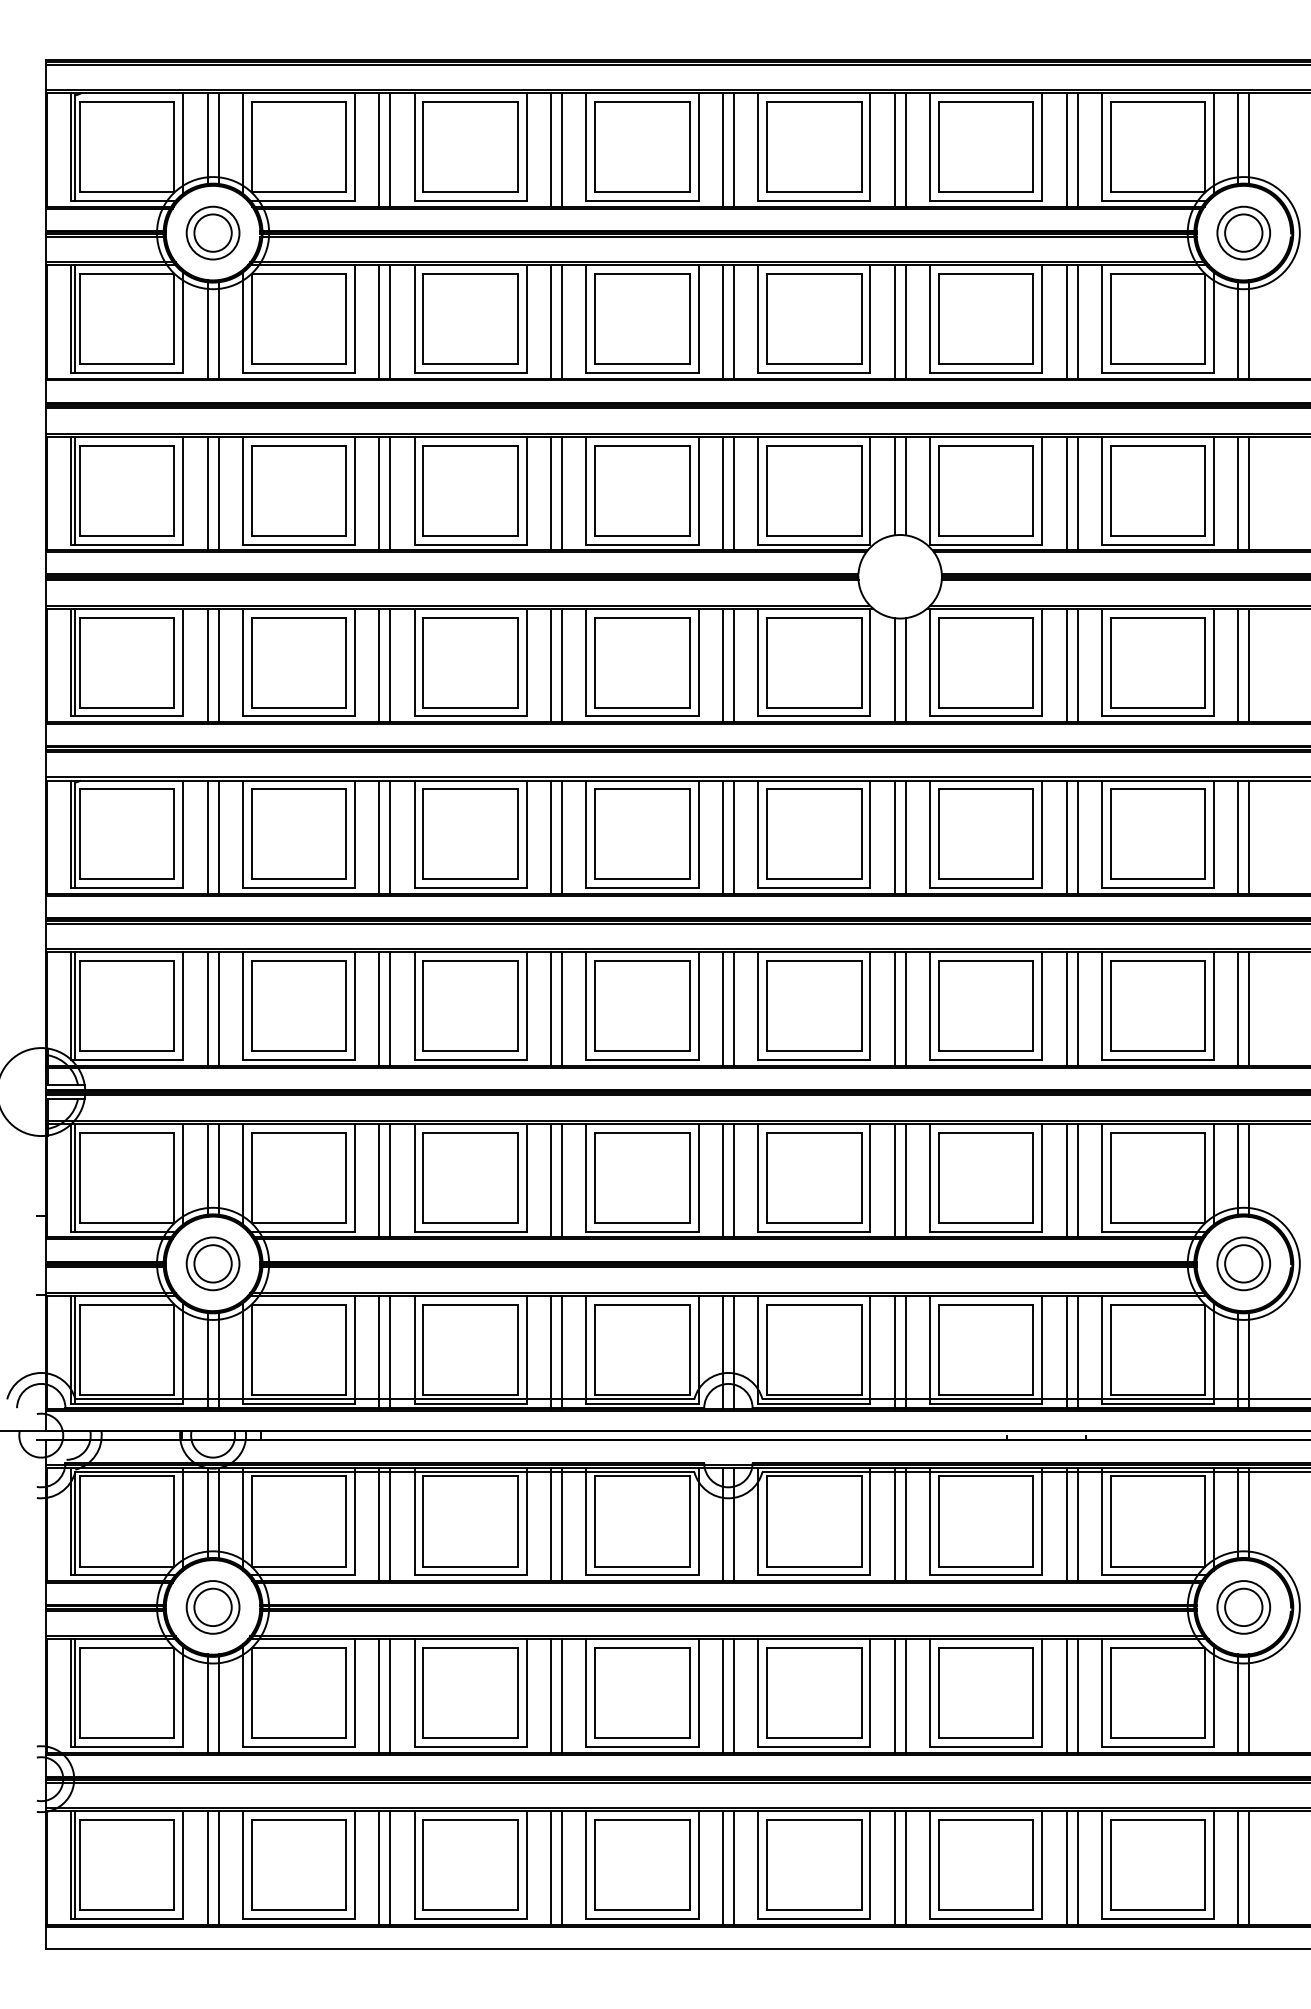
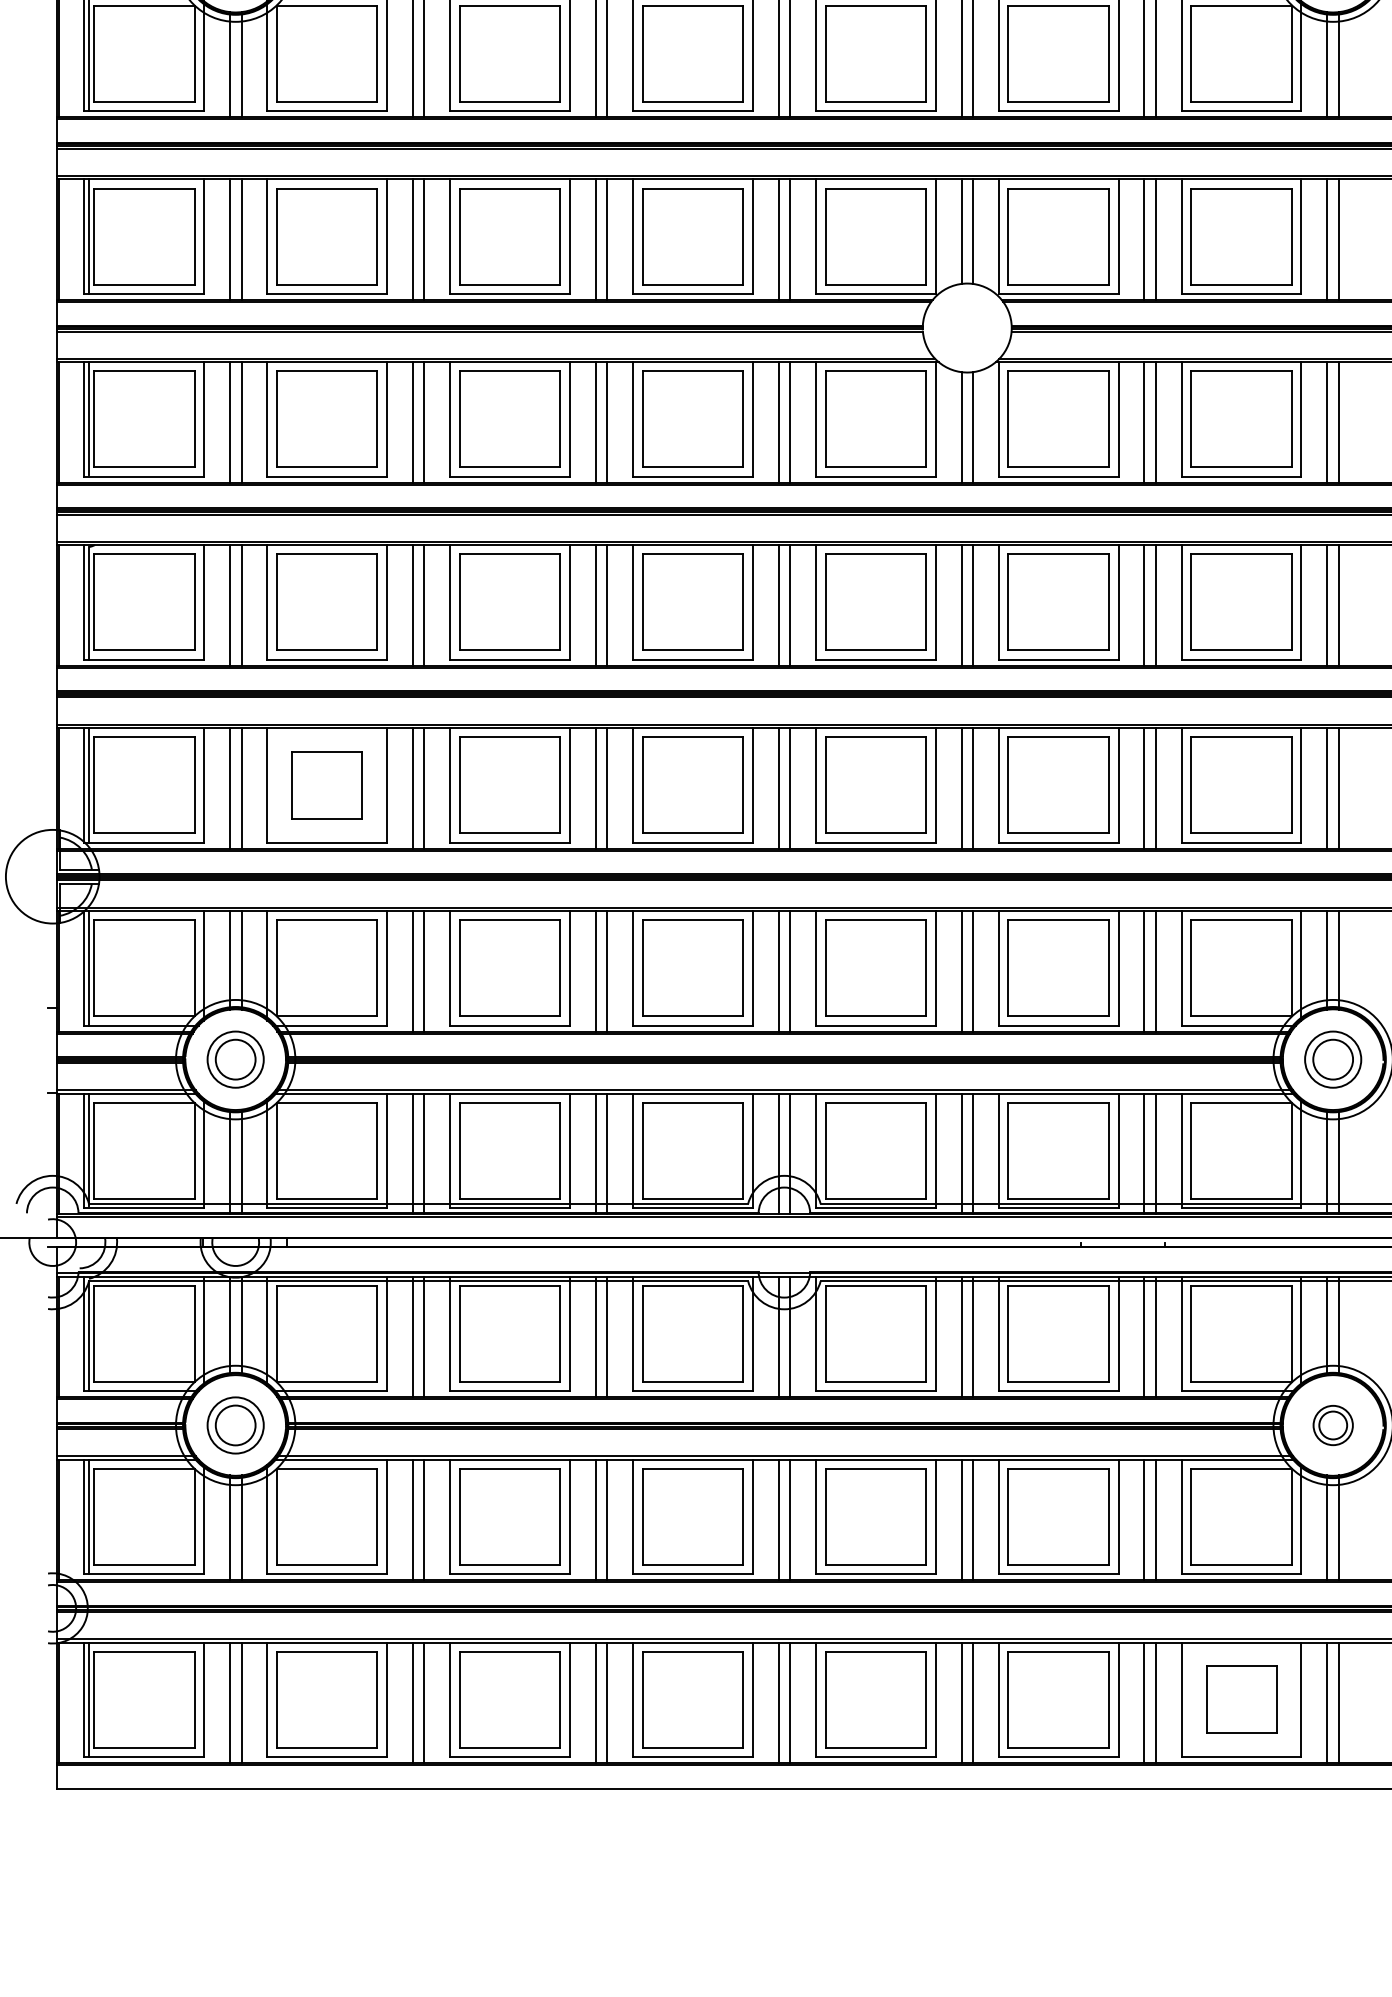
part: (298, 1005) -> (326, 784), size x0.7
part: (1243, 1607) -> (1332, 1425), size x0.7
part: (1157, 1864) -> (1241, 1699), size x0.7

